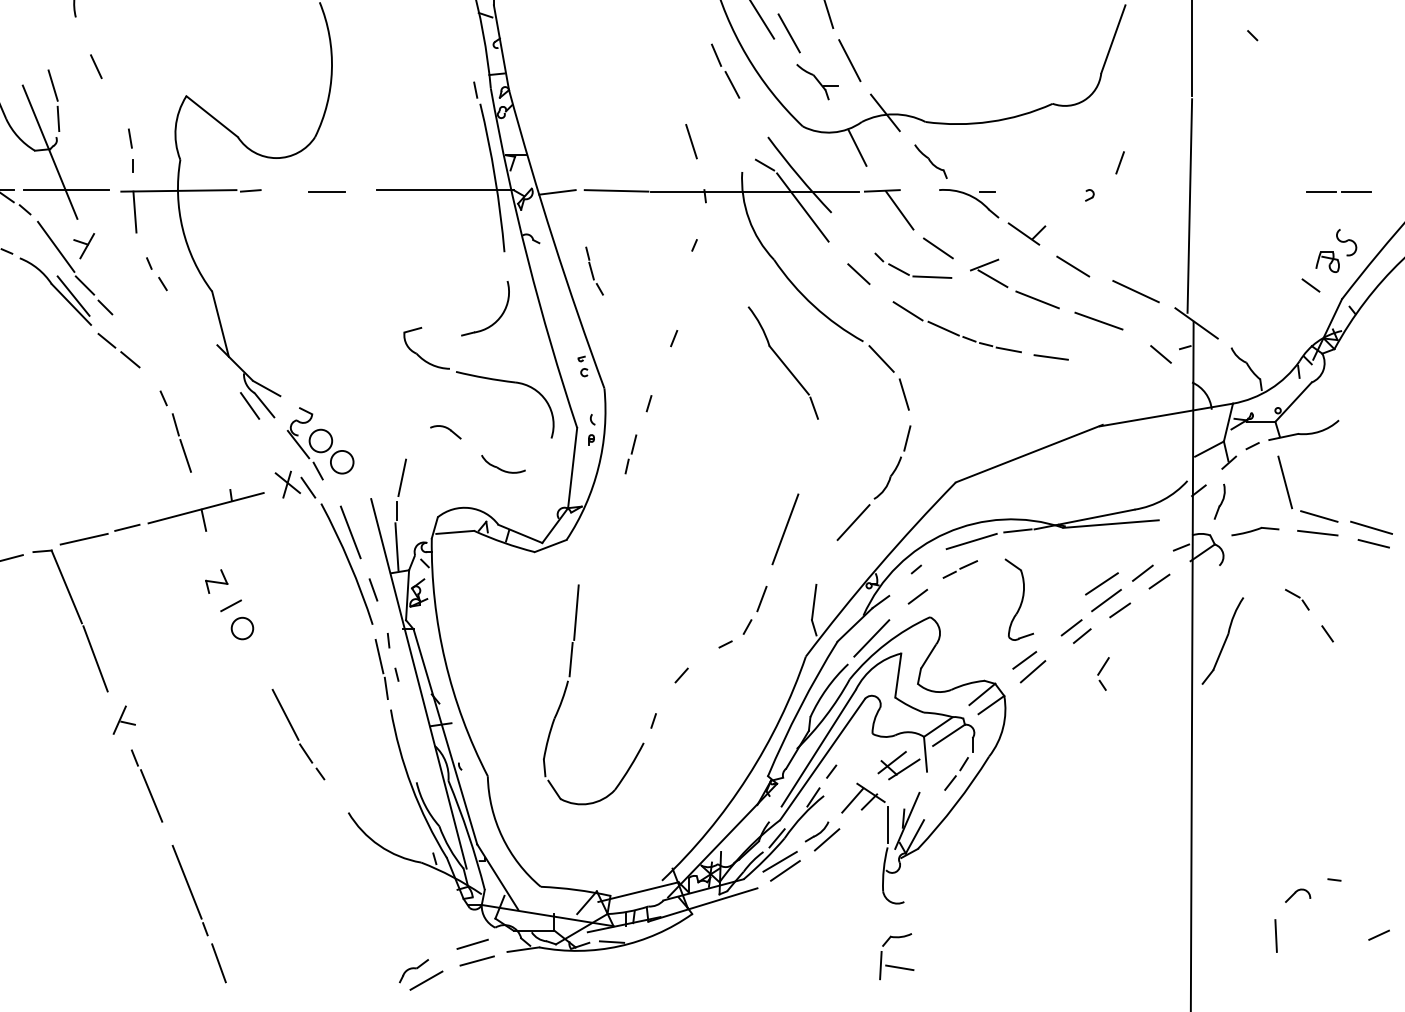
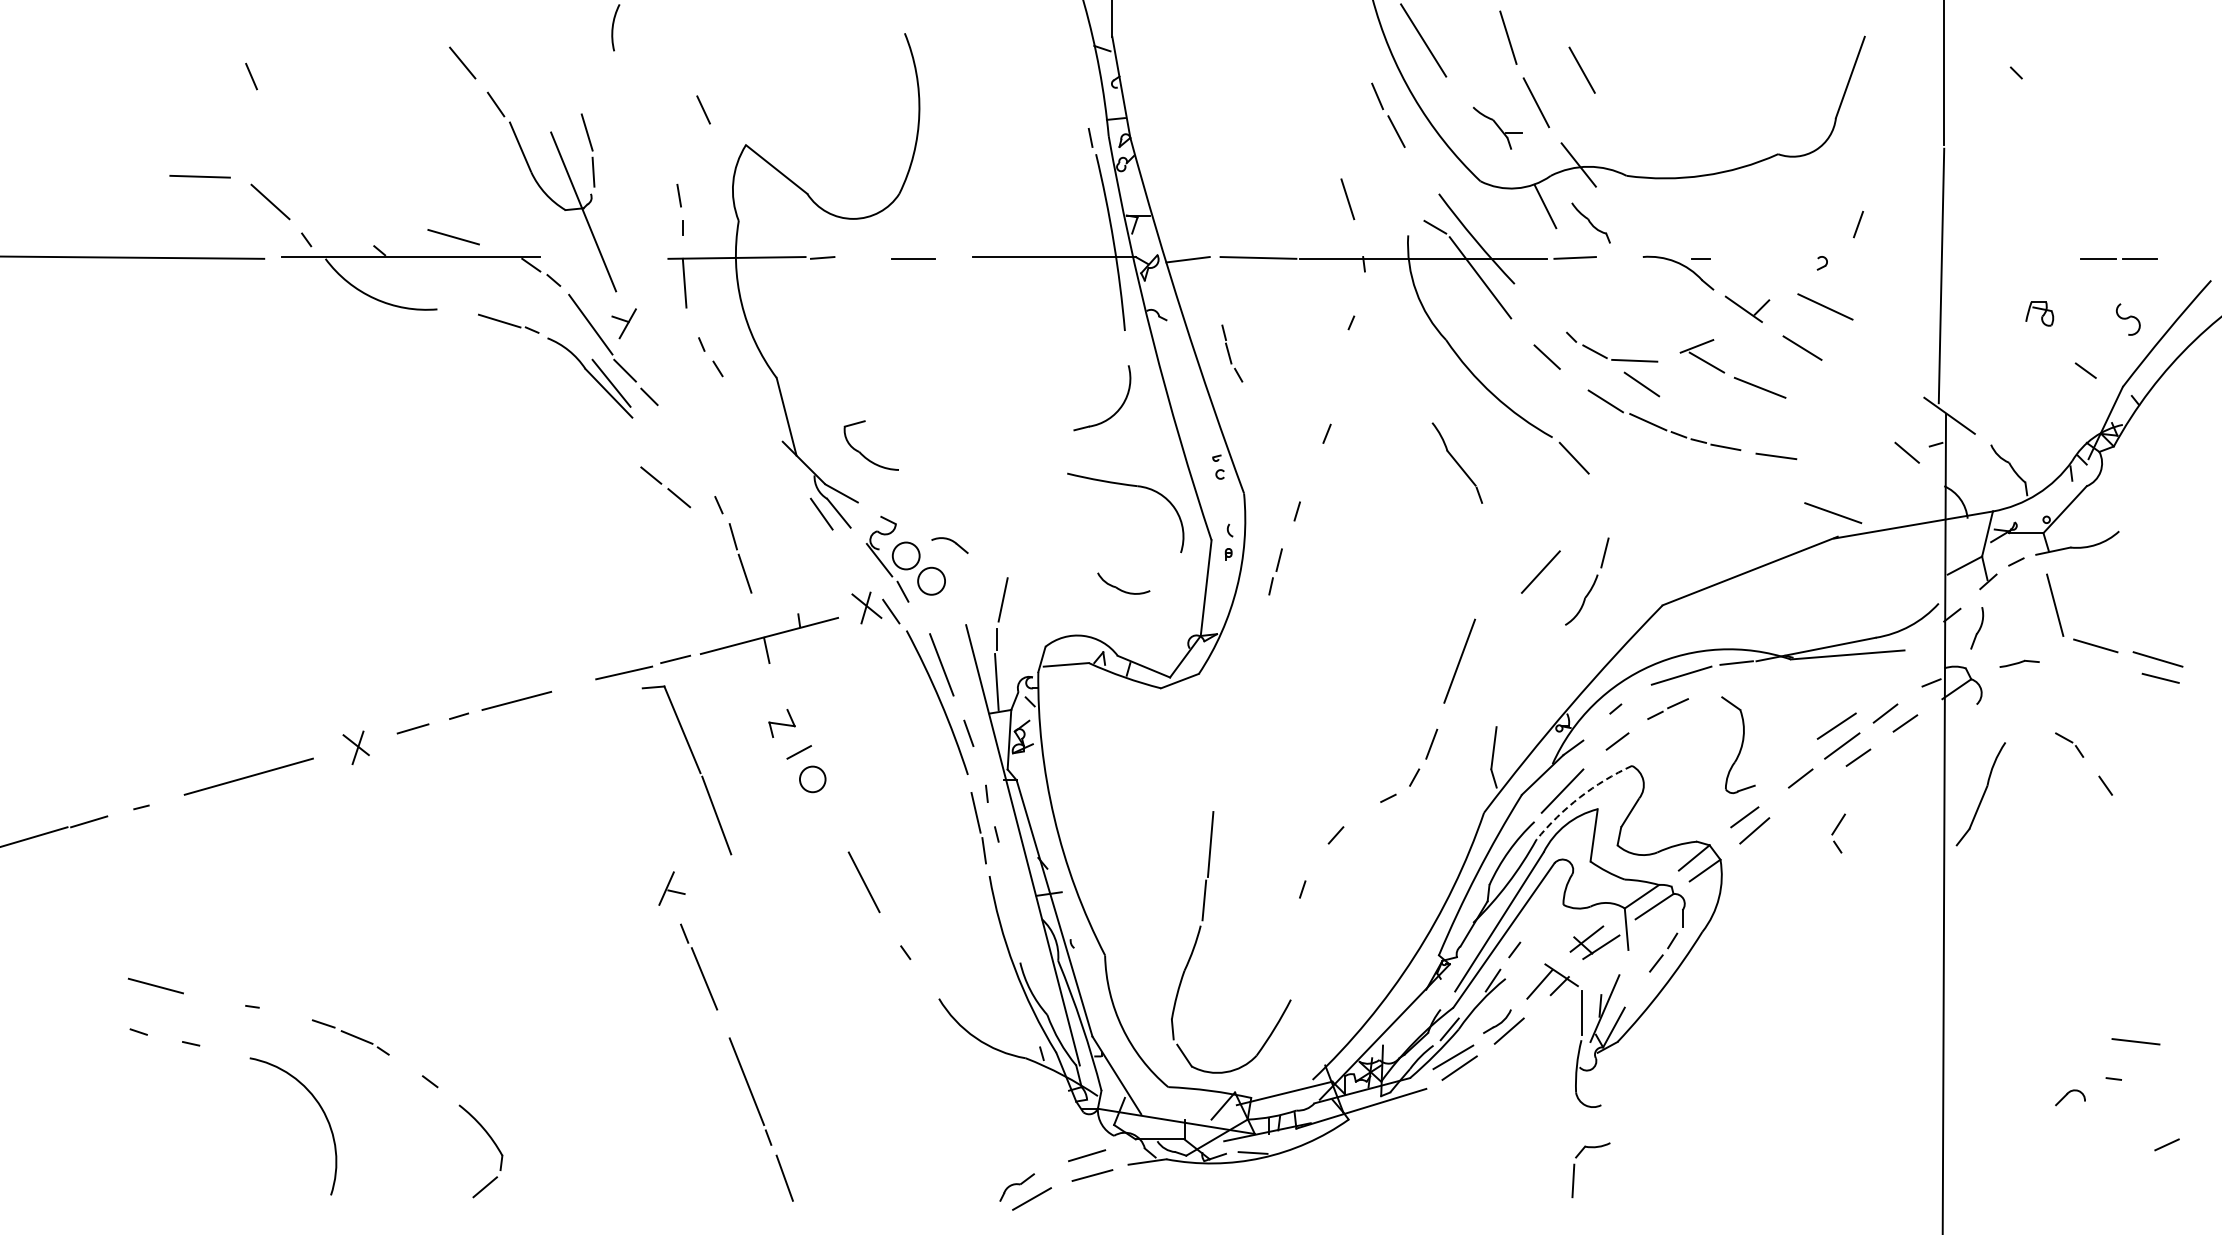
line: (788, 32) -> (1581, 69), moved
line: (96, 66) -> (703, 109), moved
part: (930, 161) -> (1590, 222), moved
line: (66, 190) -> (602, 257), removed
line: (899, 209) -> (1595, 280), removed
line: (938, 248) -> (1641, 384), moved
part: (1327, 261) -> (2039, 313), moved
line: (1136, 291) -> (1825, 306), moved
line: (1099, 321) -> (1833, 513), moved
line: (120, 351) -> (667, 488), moved
part: (419, 355) -> (862, 453), moved
part: (783, 362) -> (1457, 462), size x0.6
line: (903, 394) -> (1600, 500), removed
part: (445, 432) -> (949, 545), moved
line: (853, 522) -> (1540, 571), moved
part: (1255, 531) -> (2019, 663), size x0.7
line: (1317, 532) -> (2135, 1041), moved
part: (78, 617) -> (696, 766), moved
line: (1082, 636) -> (1813, 788), removed
arc: (885, 643) -> (1579, 797), solid -> dashed
part: (567, 685) -> (1200, 931), moved
line: (306, 753) -> (888, 928), removed
line: (1276, 935) -> (2044, 1145), removed
line: (899, 967) -> (1595, 1183), removed

